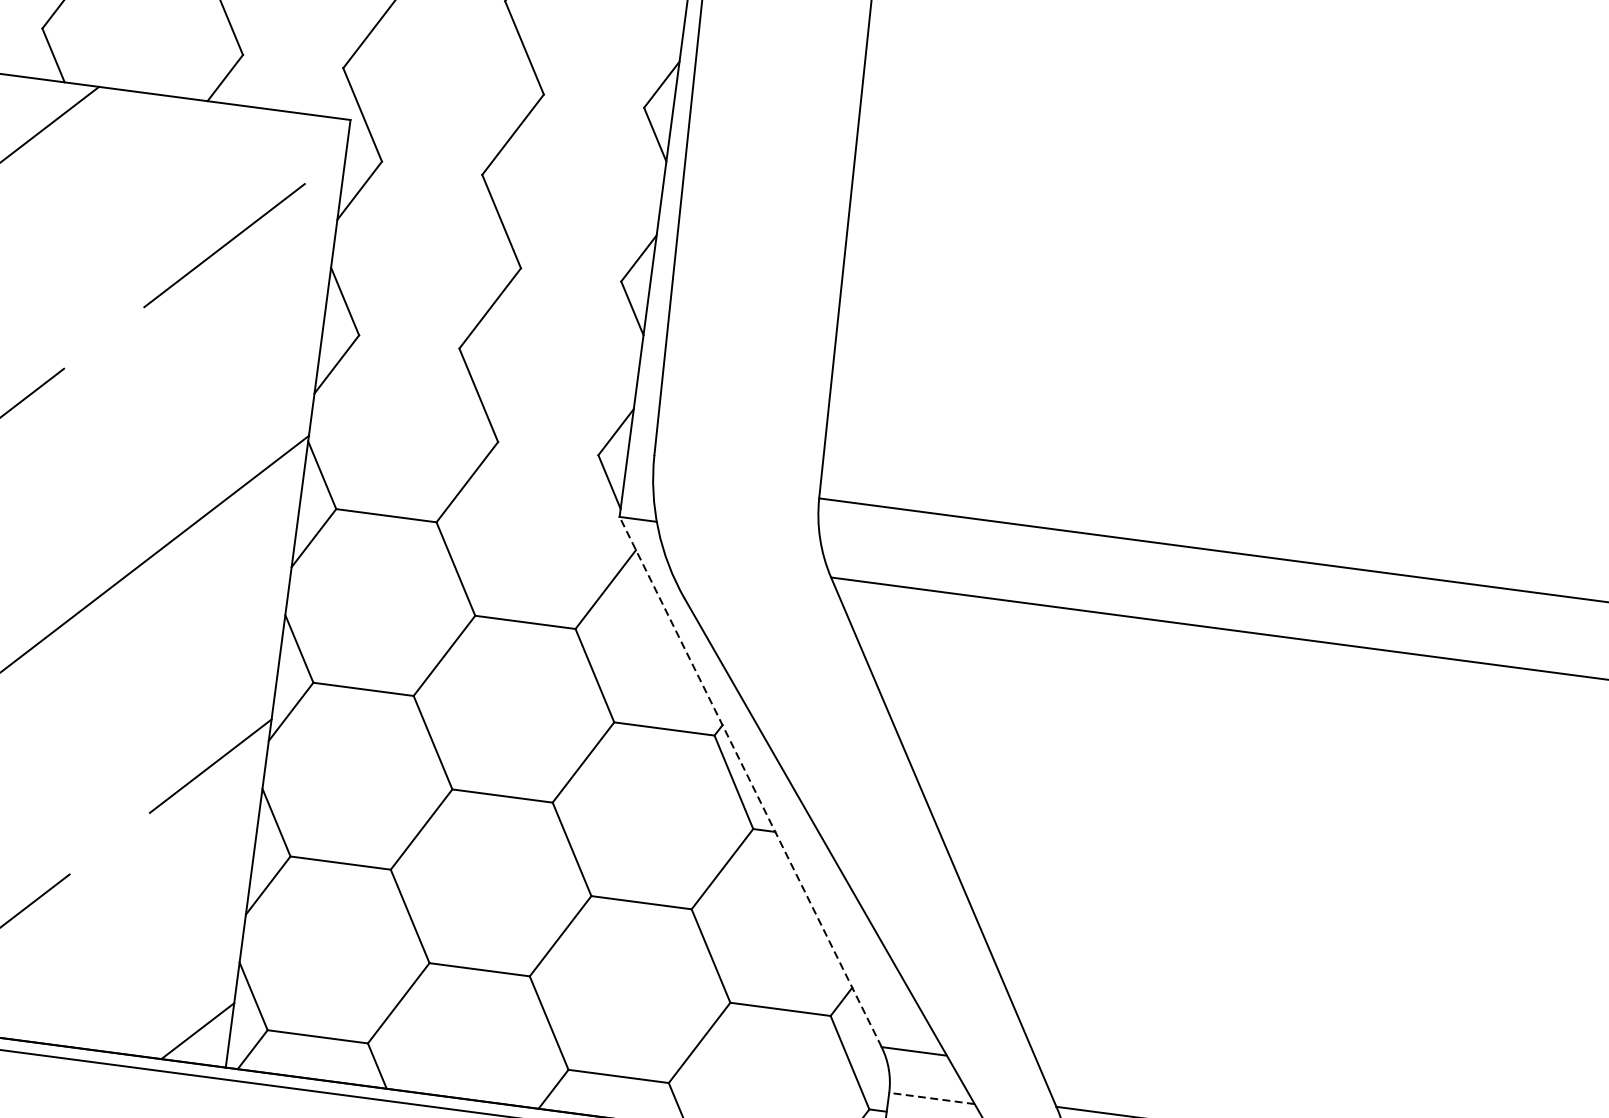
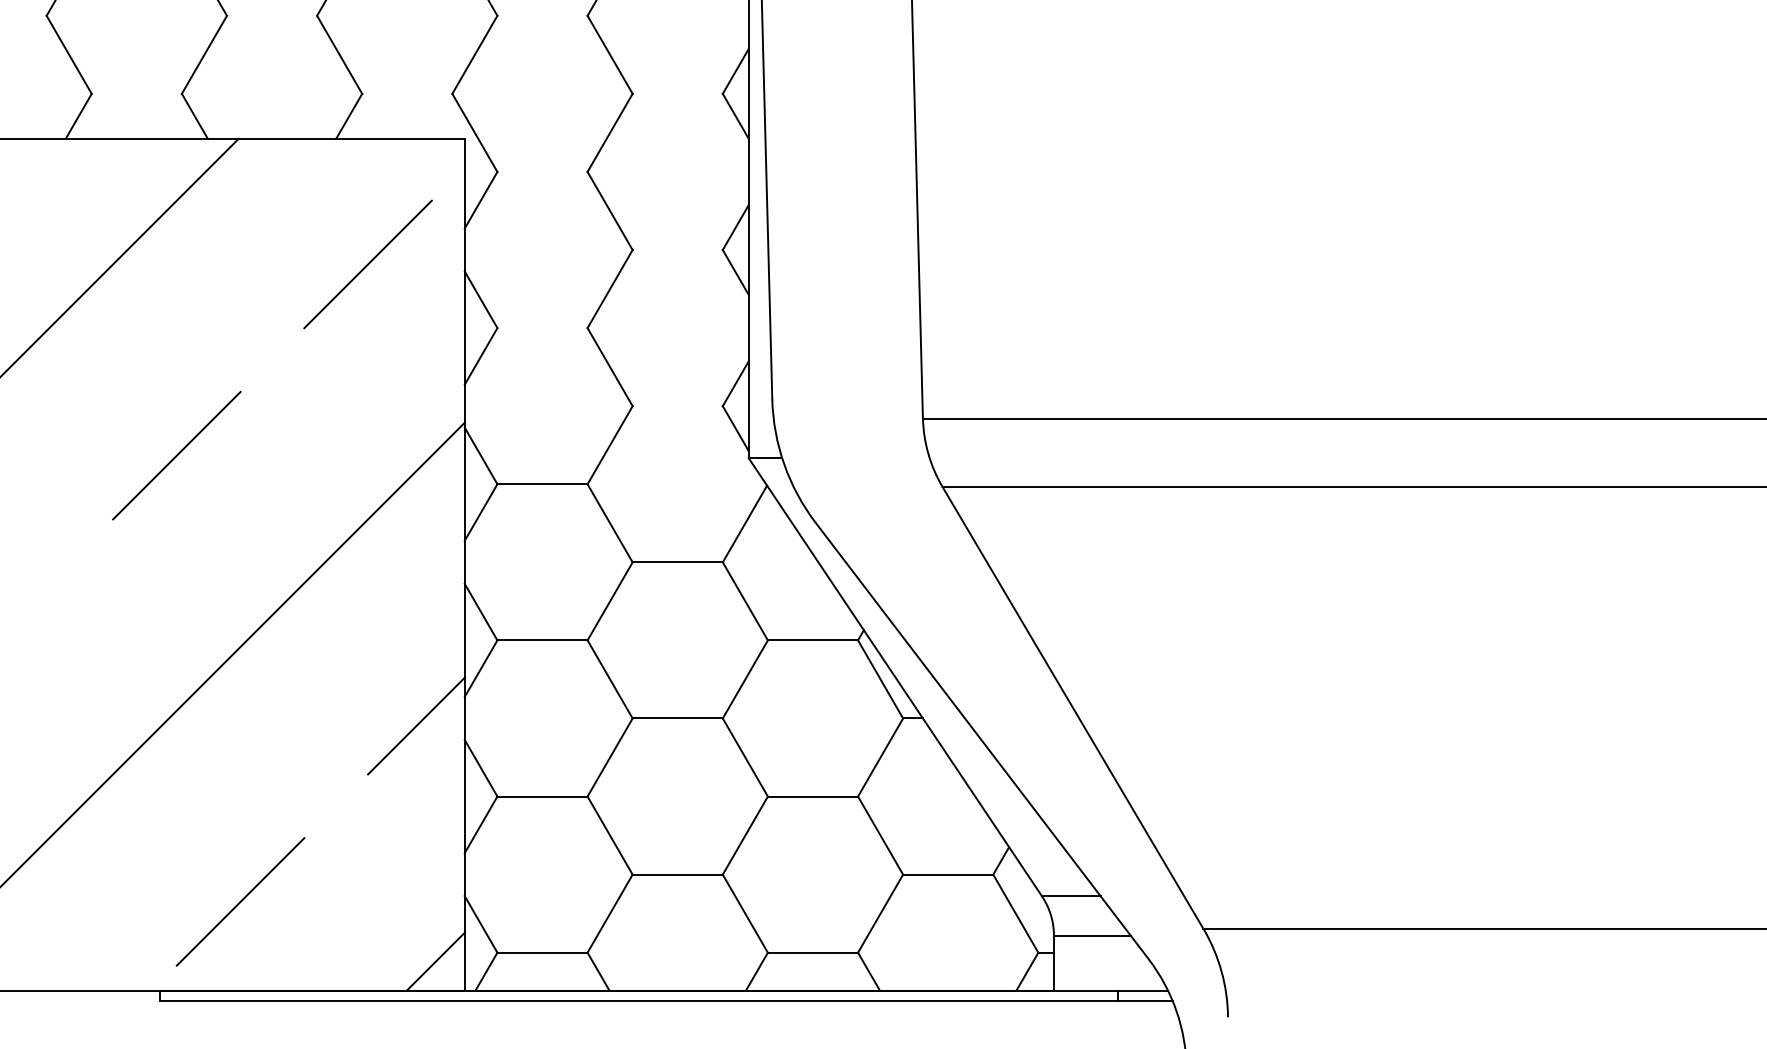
line: (750, 782) -> (895, 677), dashed -> solid
line: (931, 1098) -> (1091, 935), dashed -> solid

